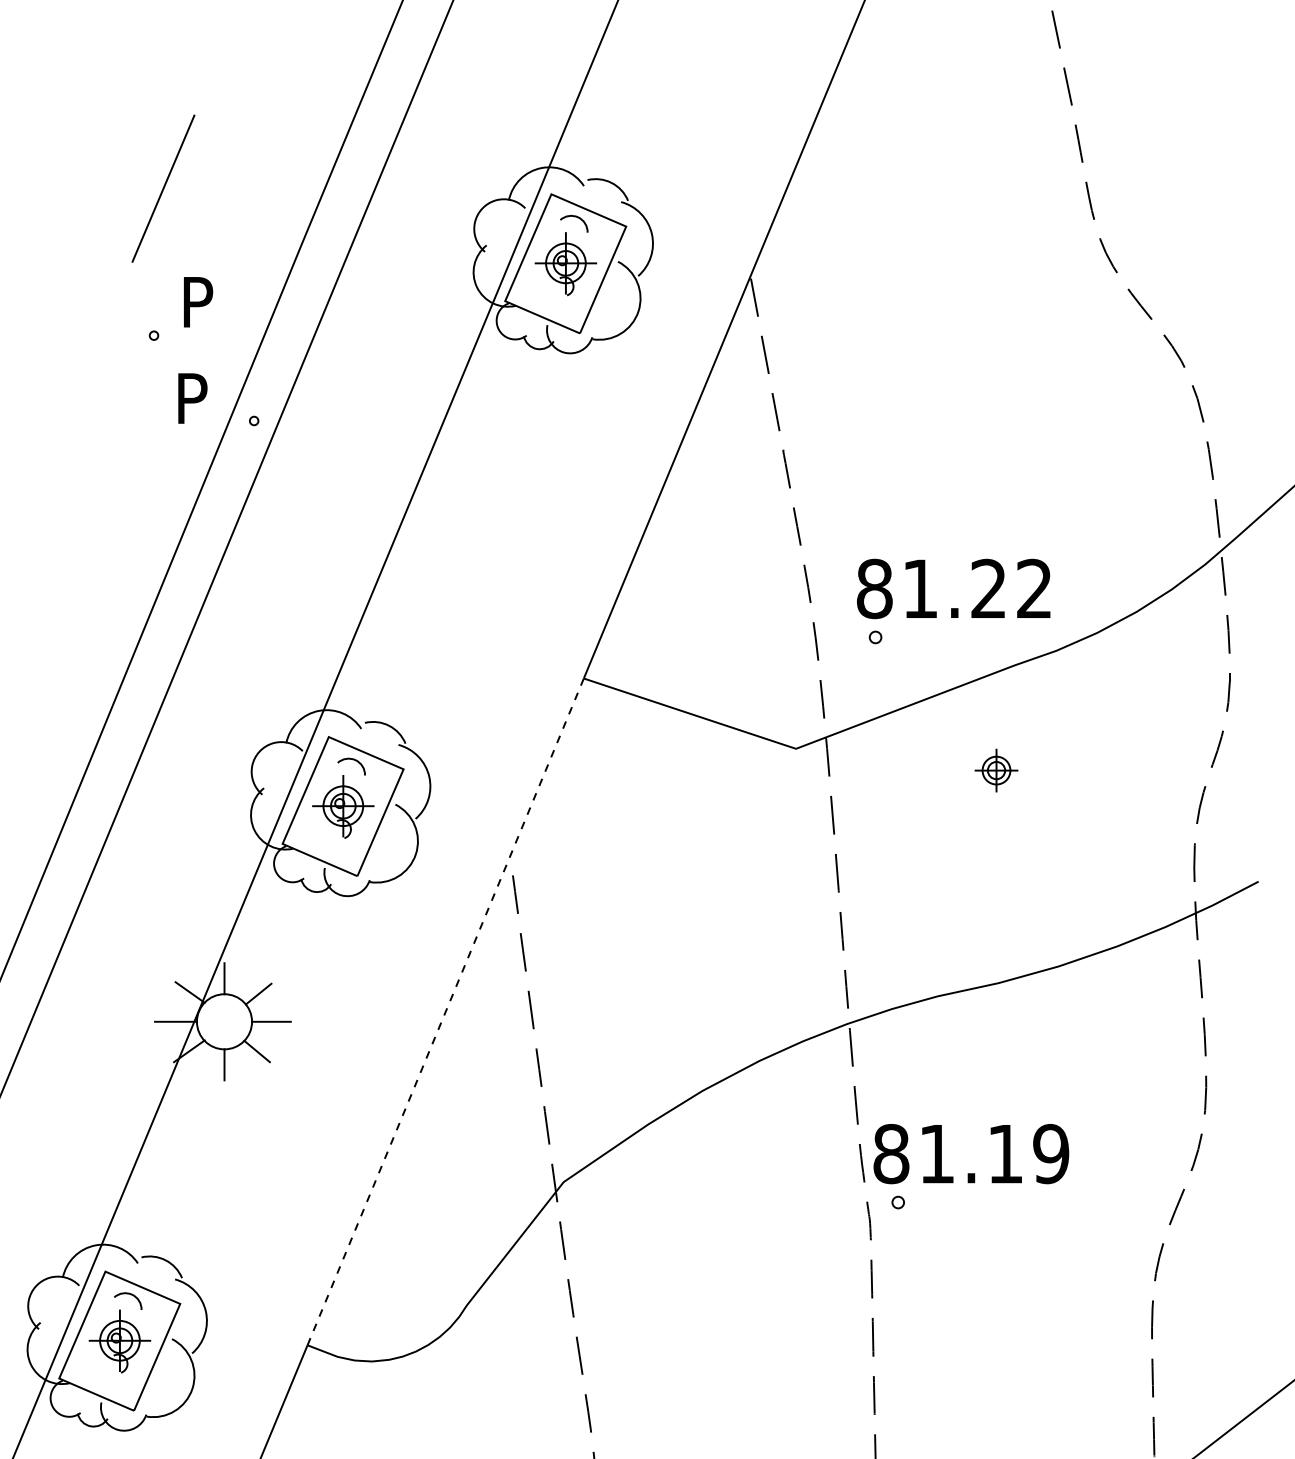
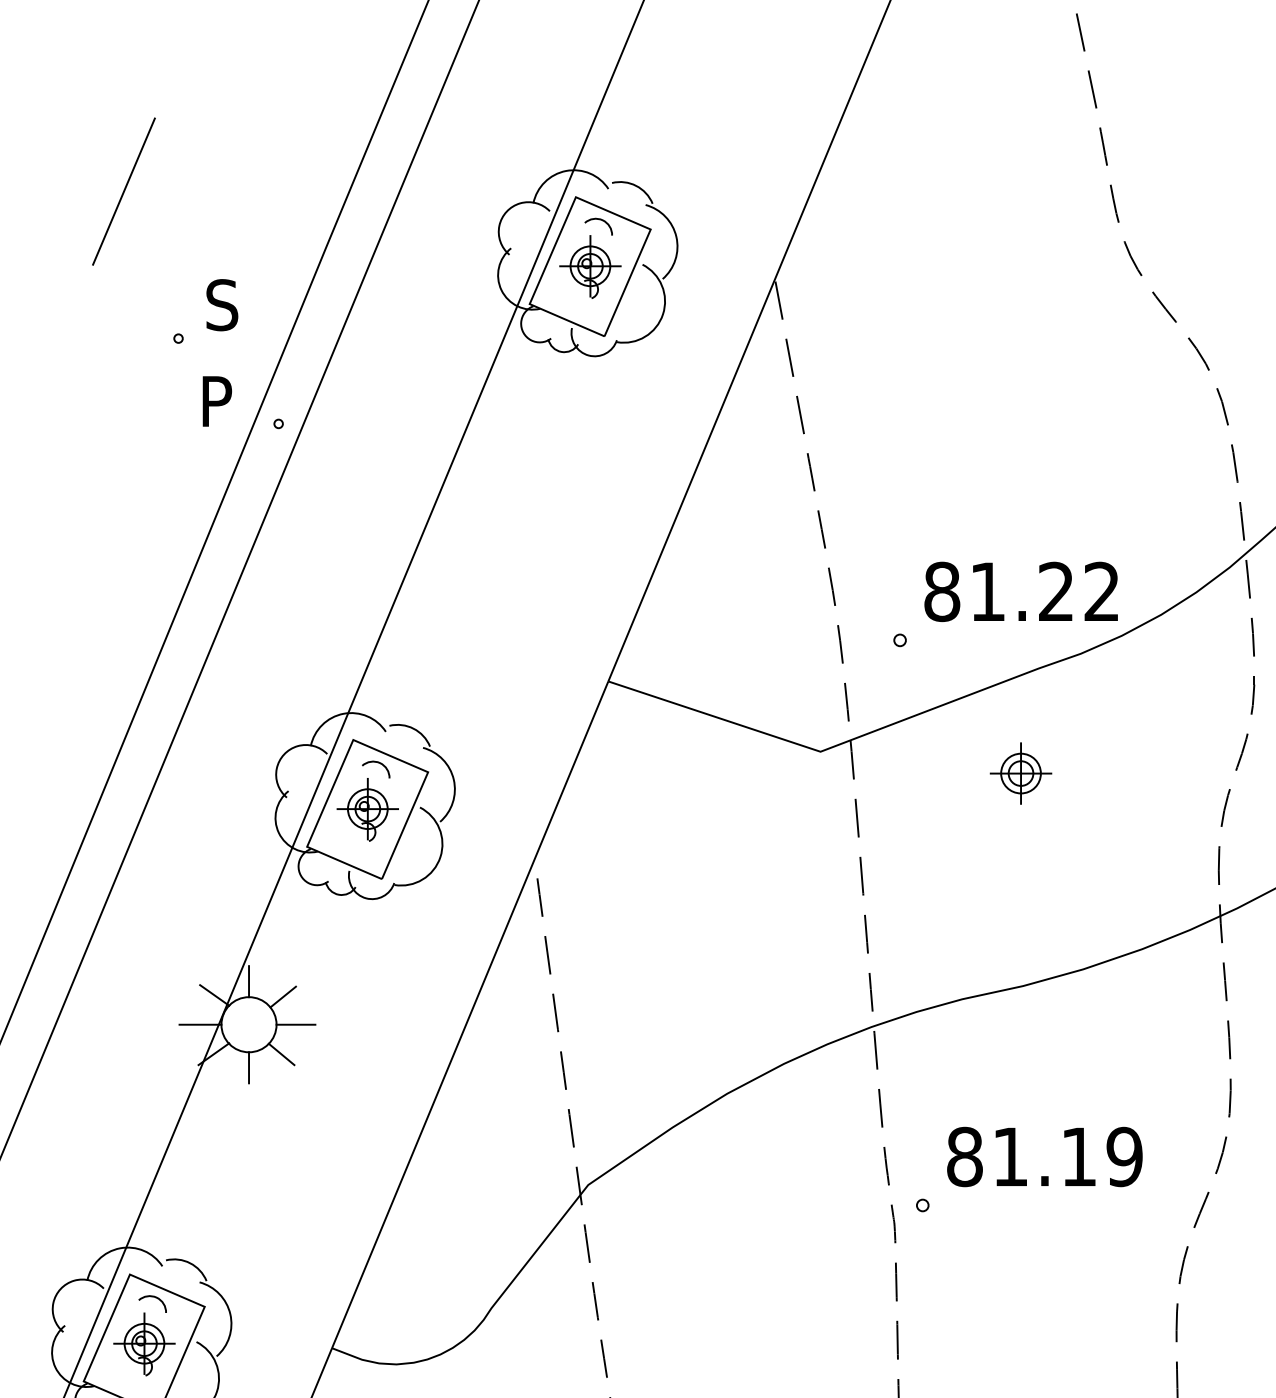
line: (163, 188) -> (124, 191), moved
text: (197, 302) -> (222, 305), P -> S
text: (953, 588) -> (1021, 591), moved
part: (996, 770) -> (1021, 773), size x1.43
line: (445, 1011) -> (470, 1014), dashed -> solid
text: (971, 1154) -> (1045, 1157), moved

